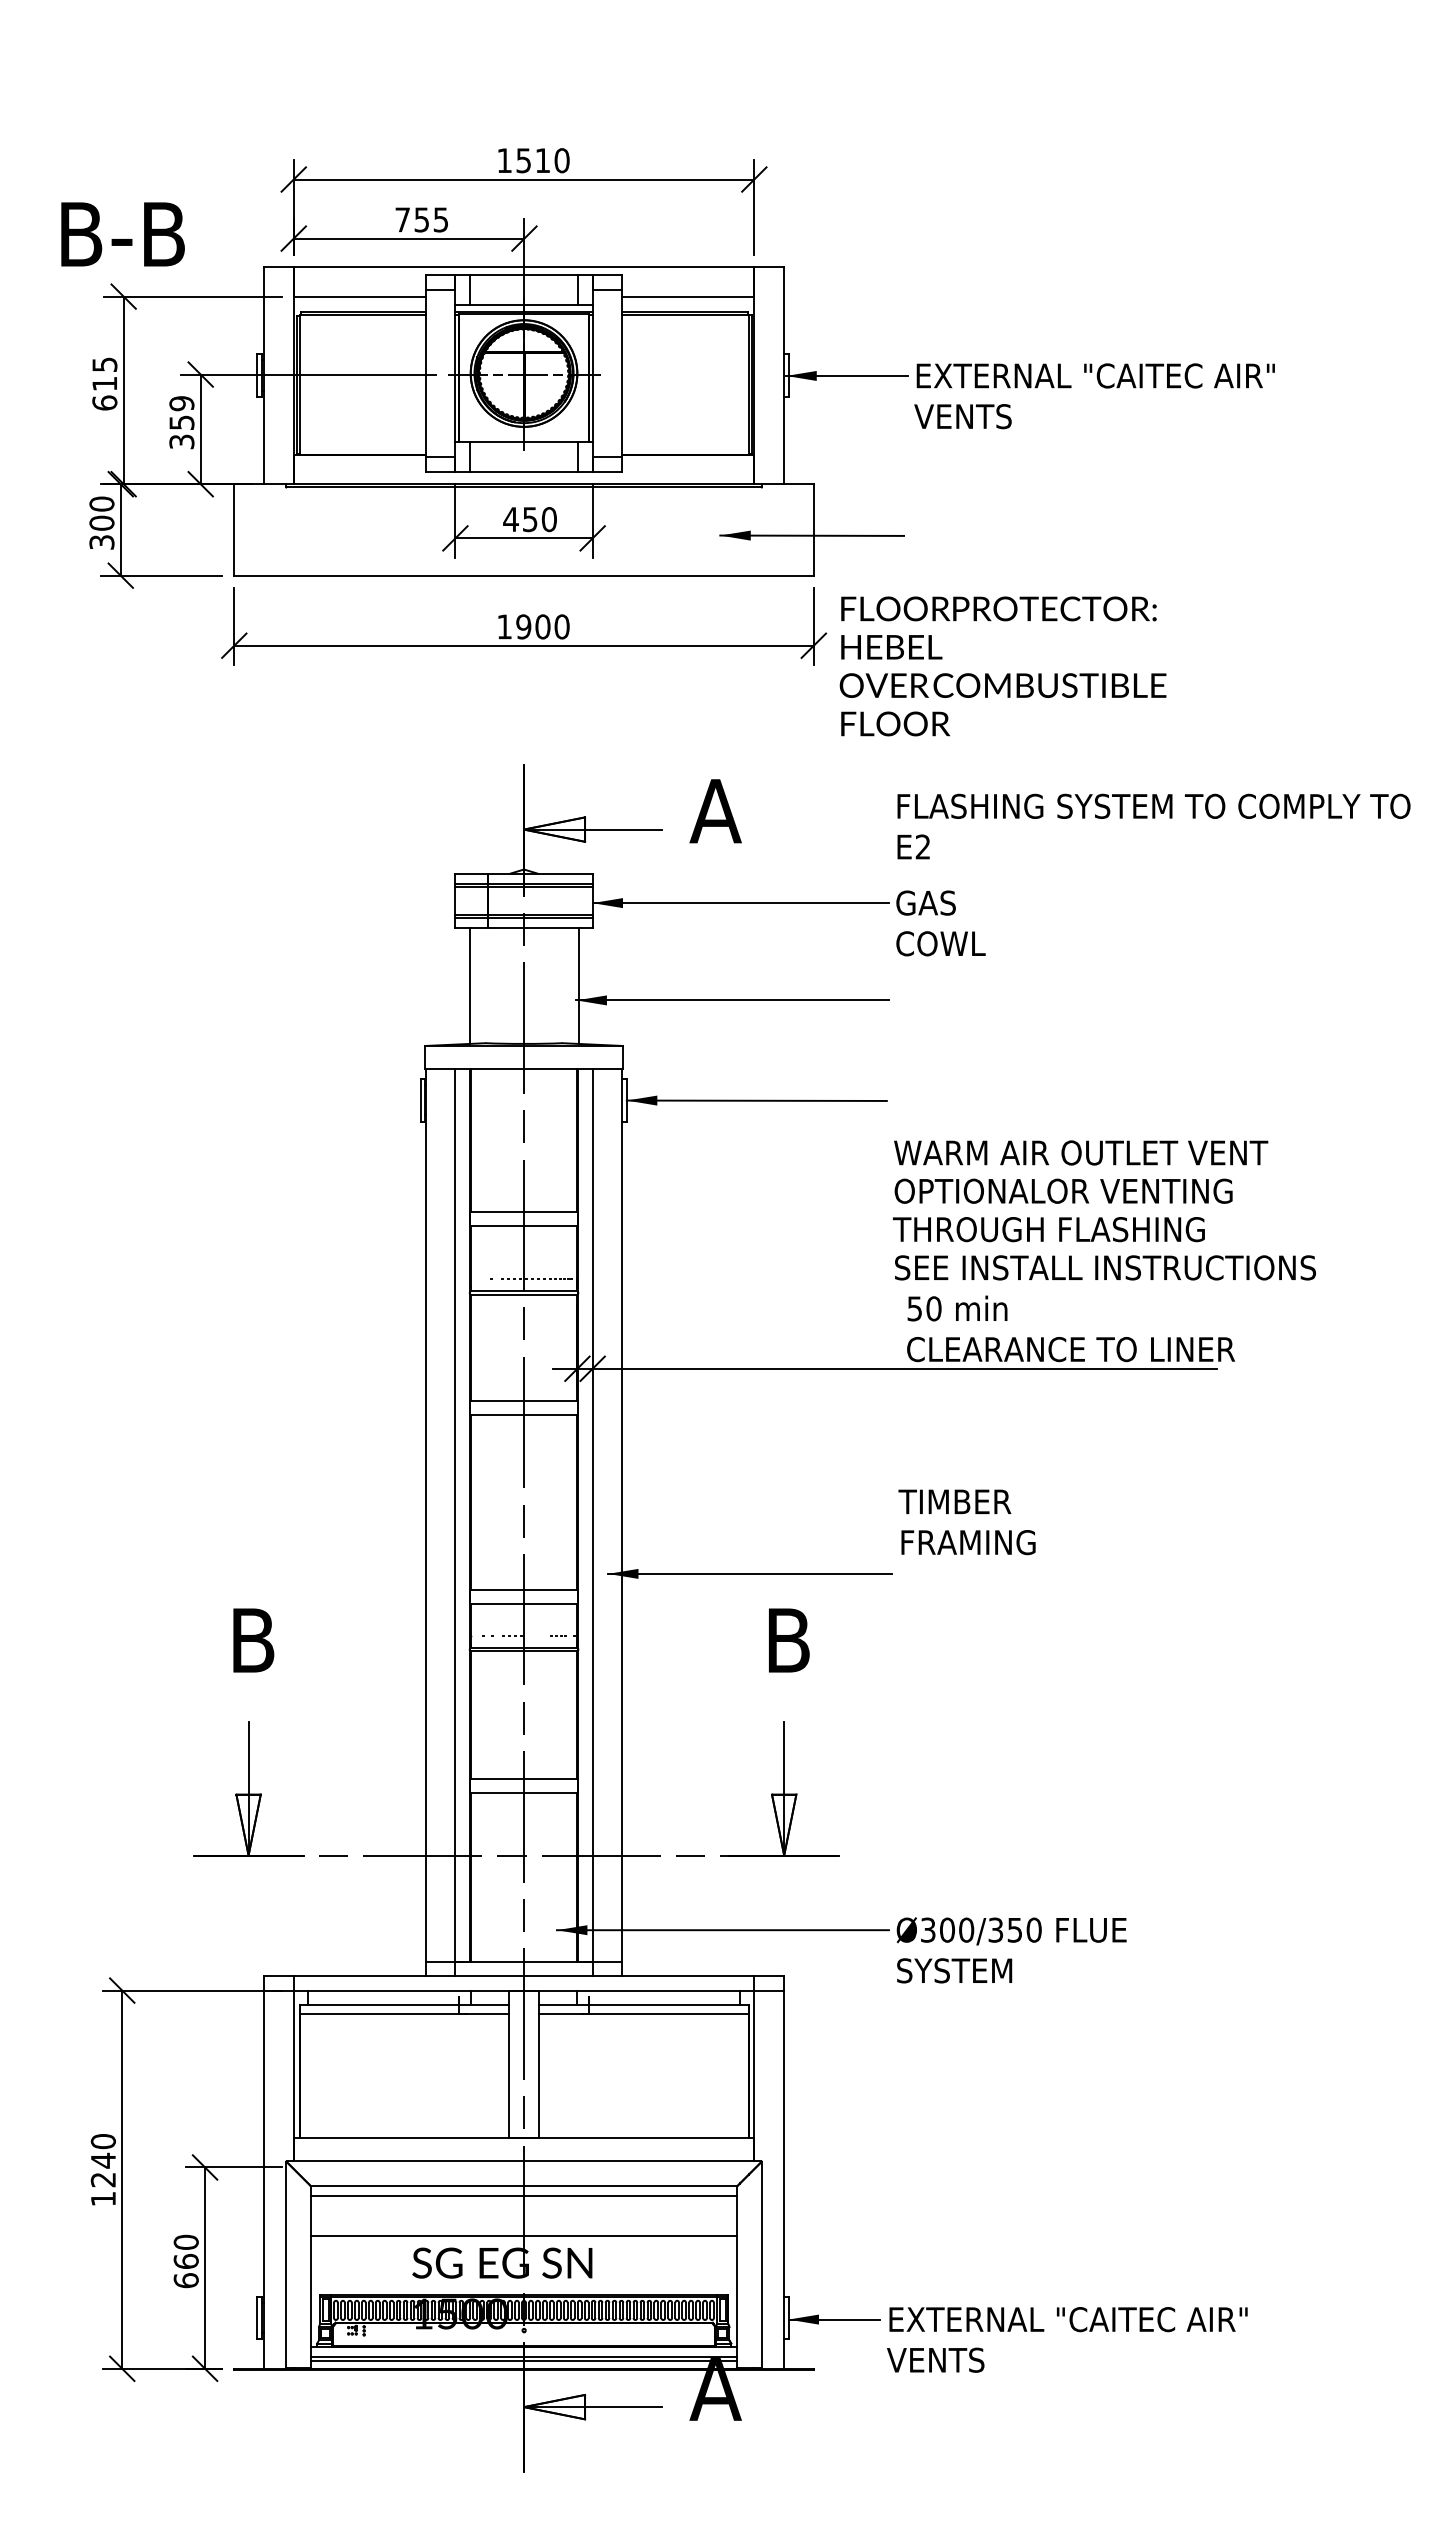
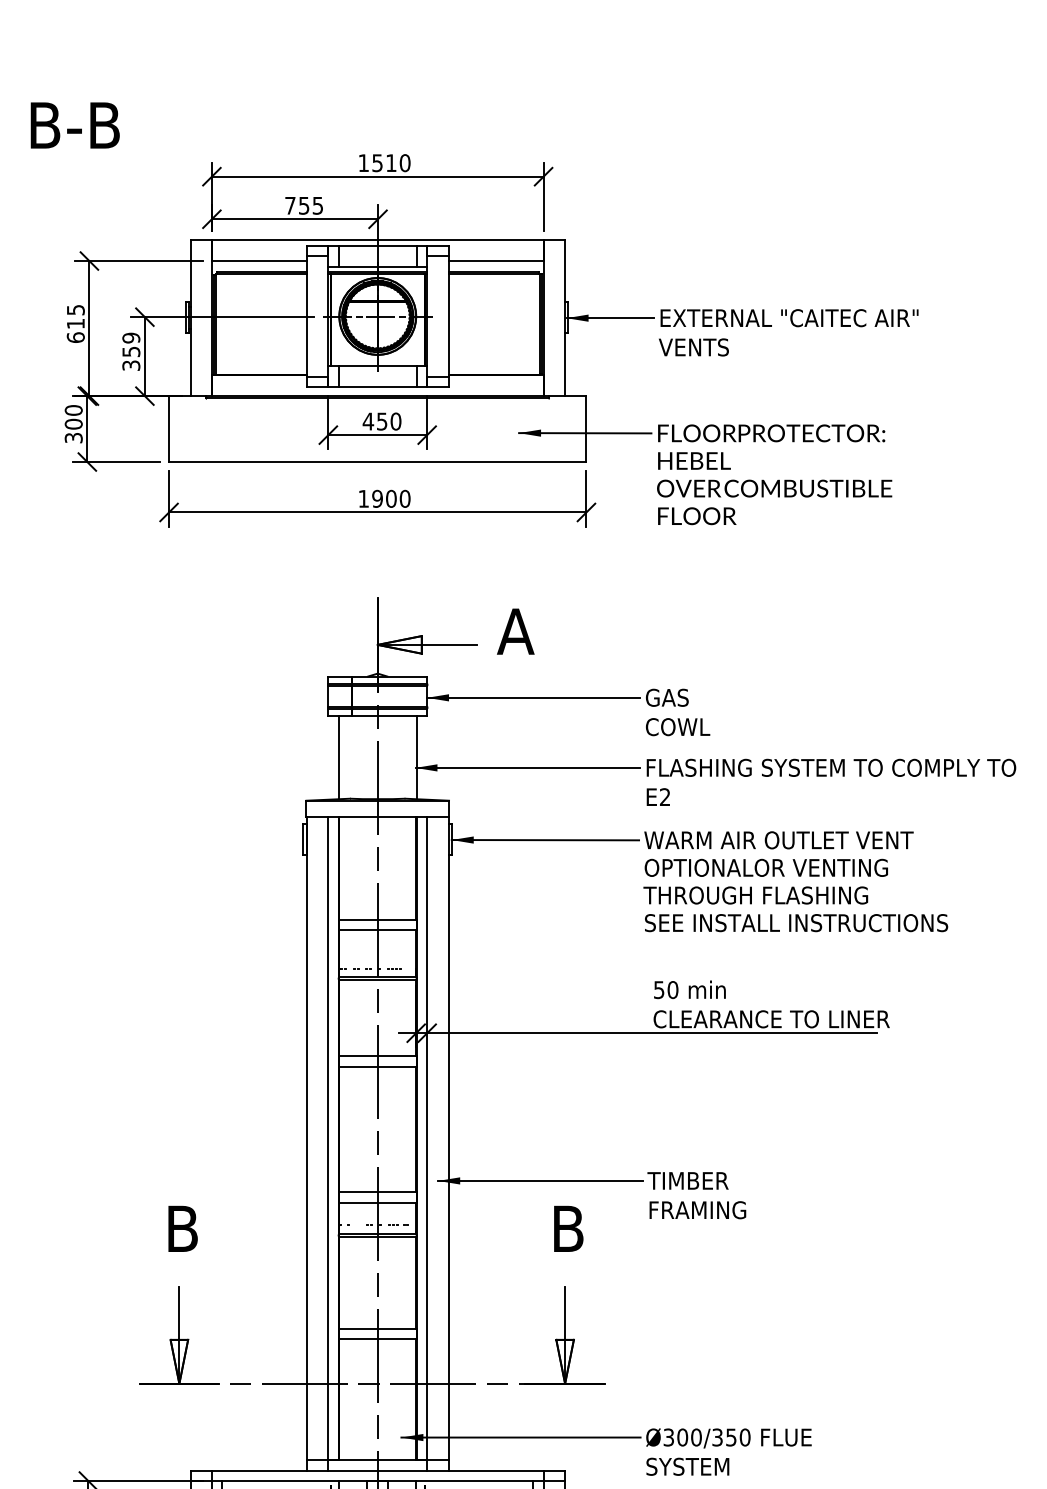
text: (122, 234) -> (74, 125), moved
text: (1002, 666) -> (774, 474), moved
text: (1153, 826) -> (831, 782), moved
text: (1104, 1210) -> (795, 881), moved
text: (966, 1522) -> (696, 1195), moved

